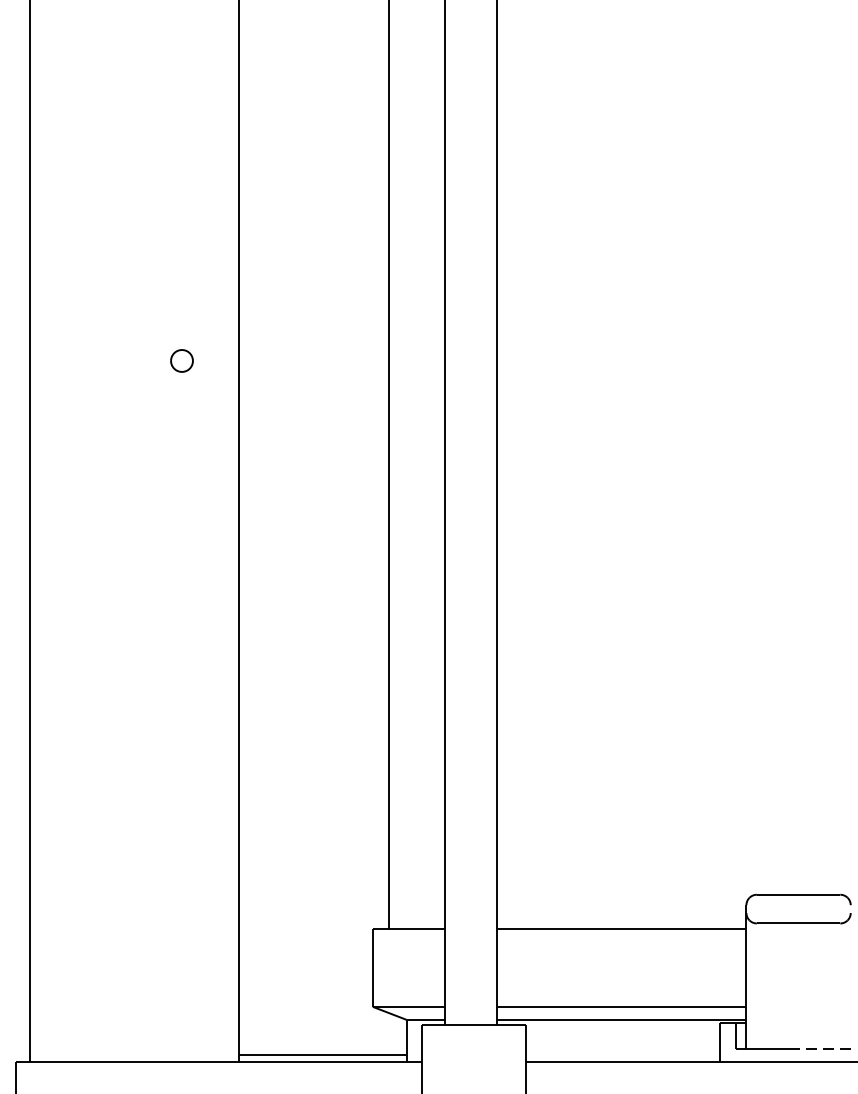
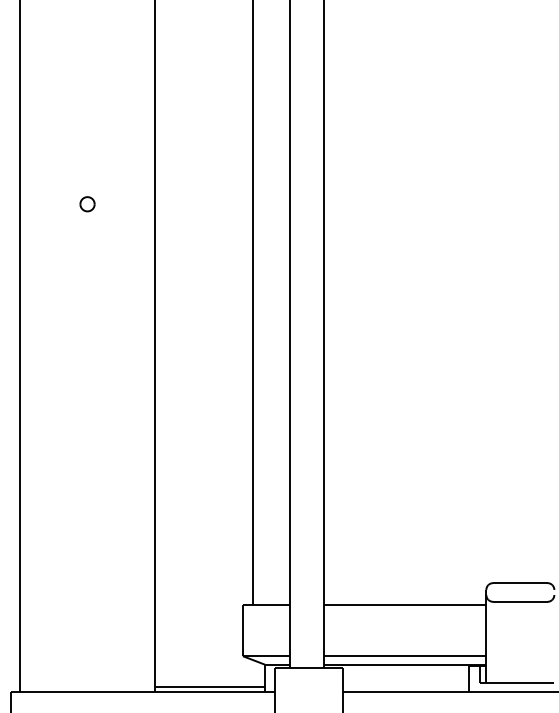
part: (181, 361) -> (87, 204), moved
line: (824, 1048) -> (537, 683), dashed -> solid

